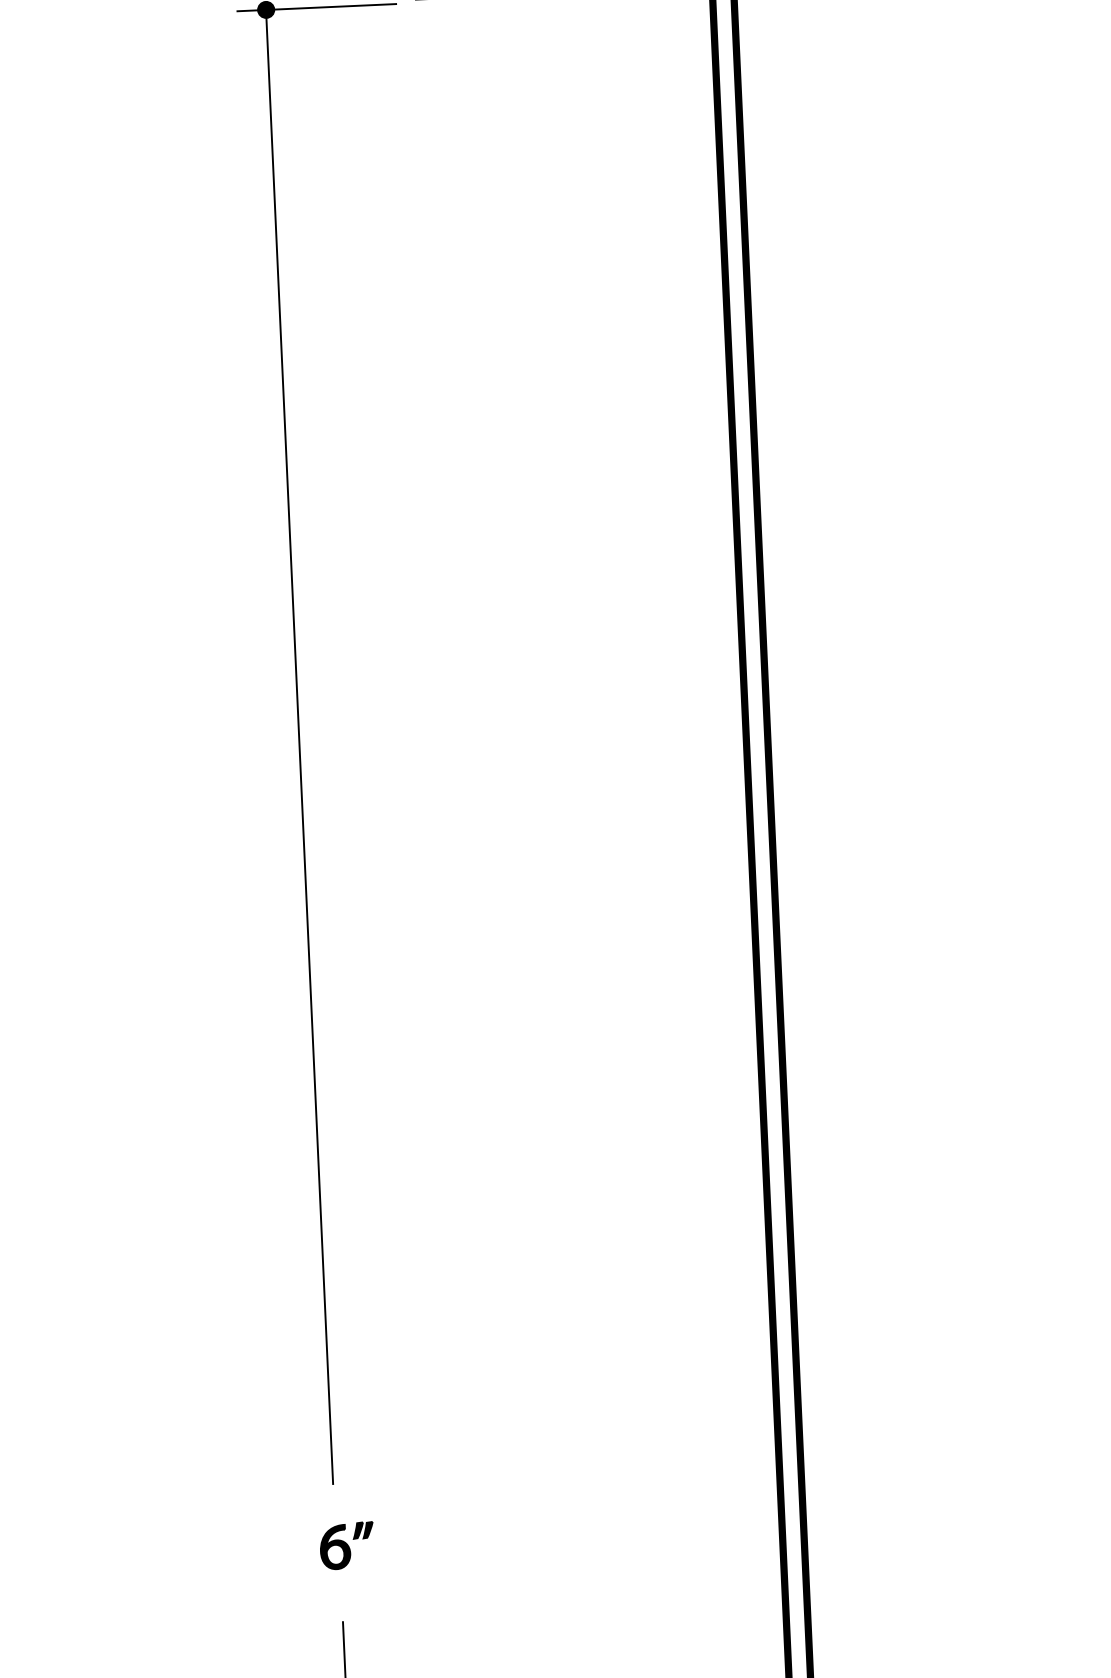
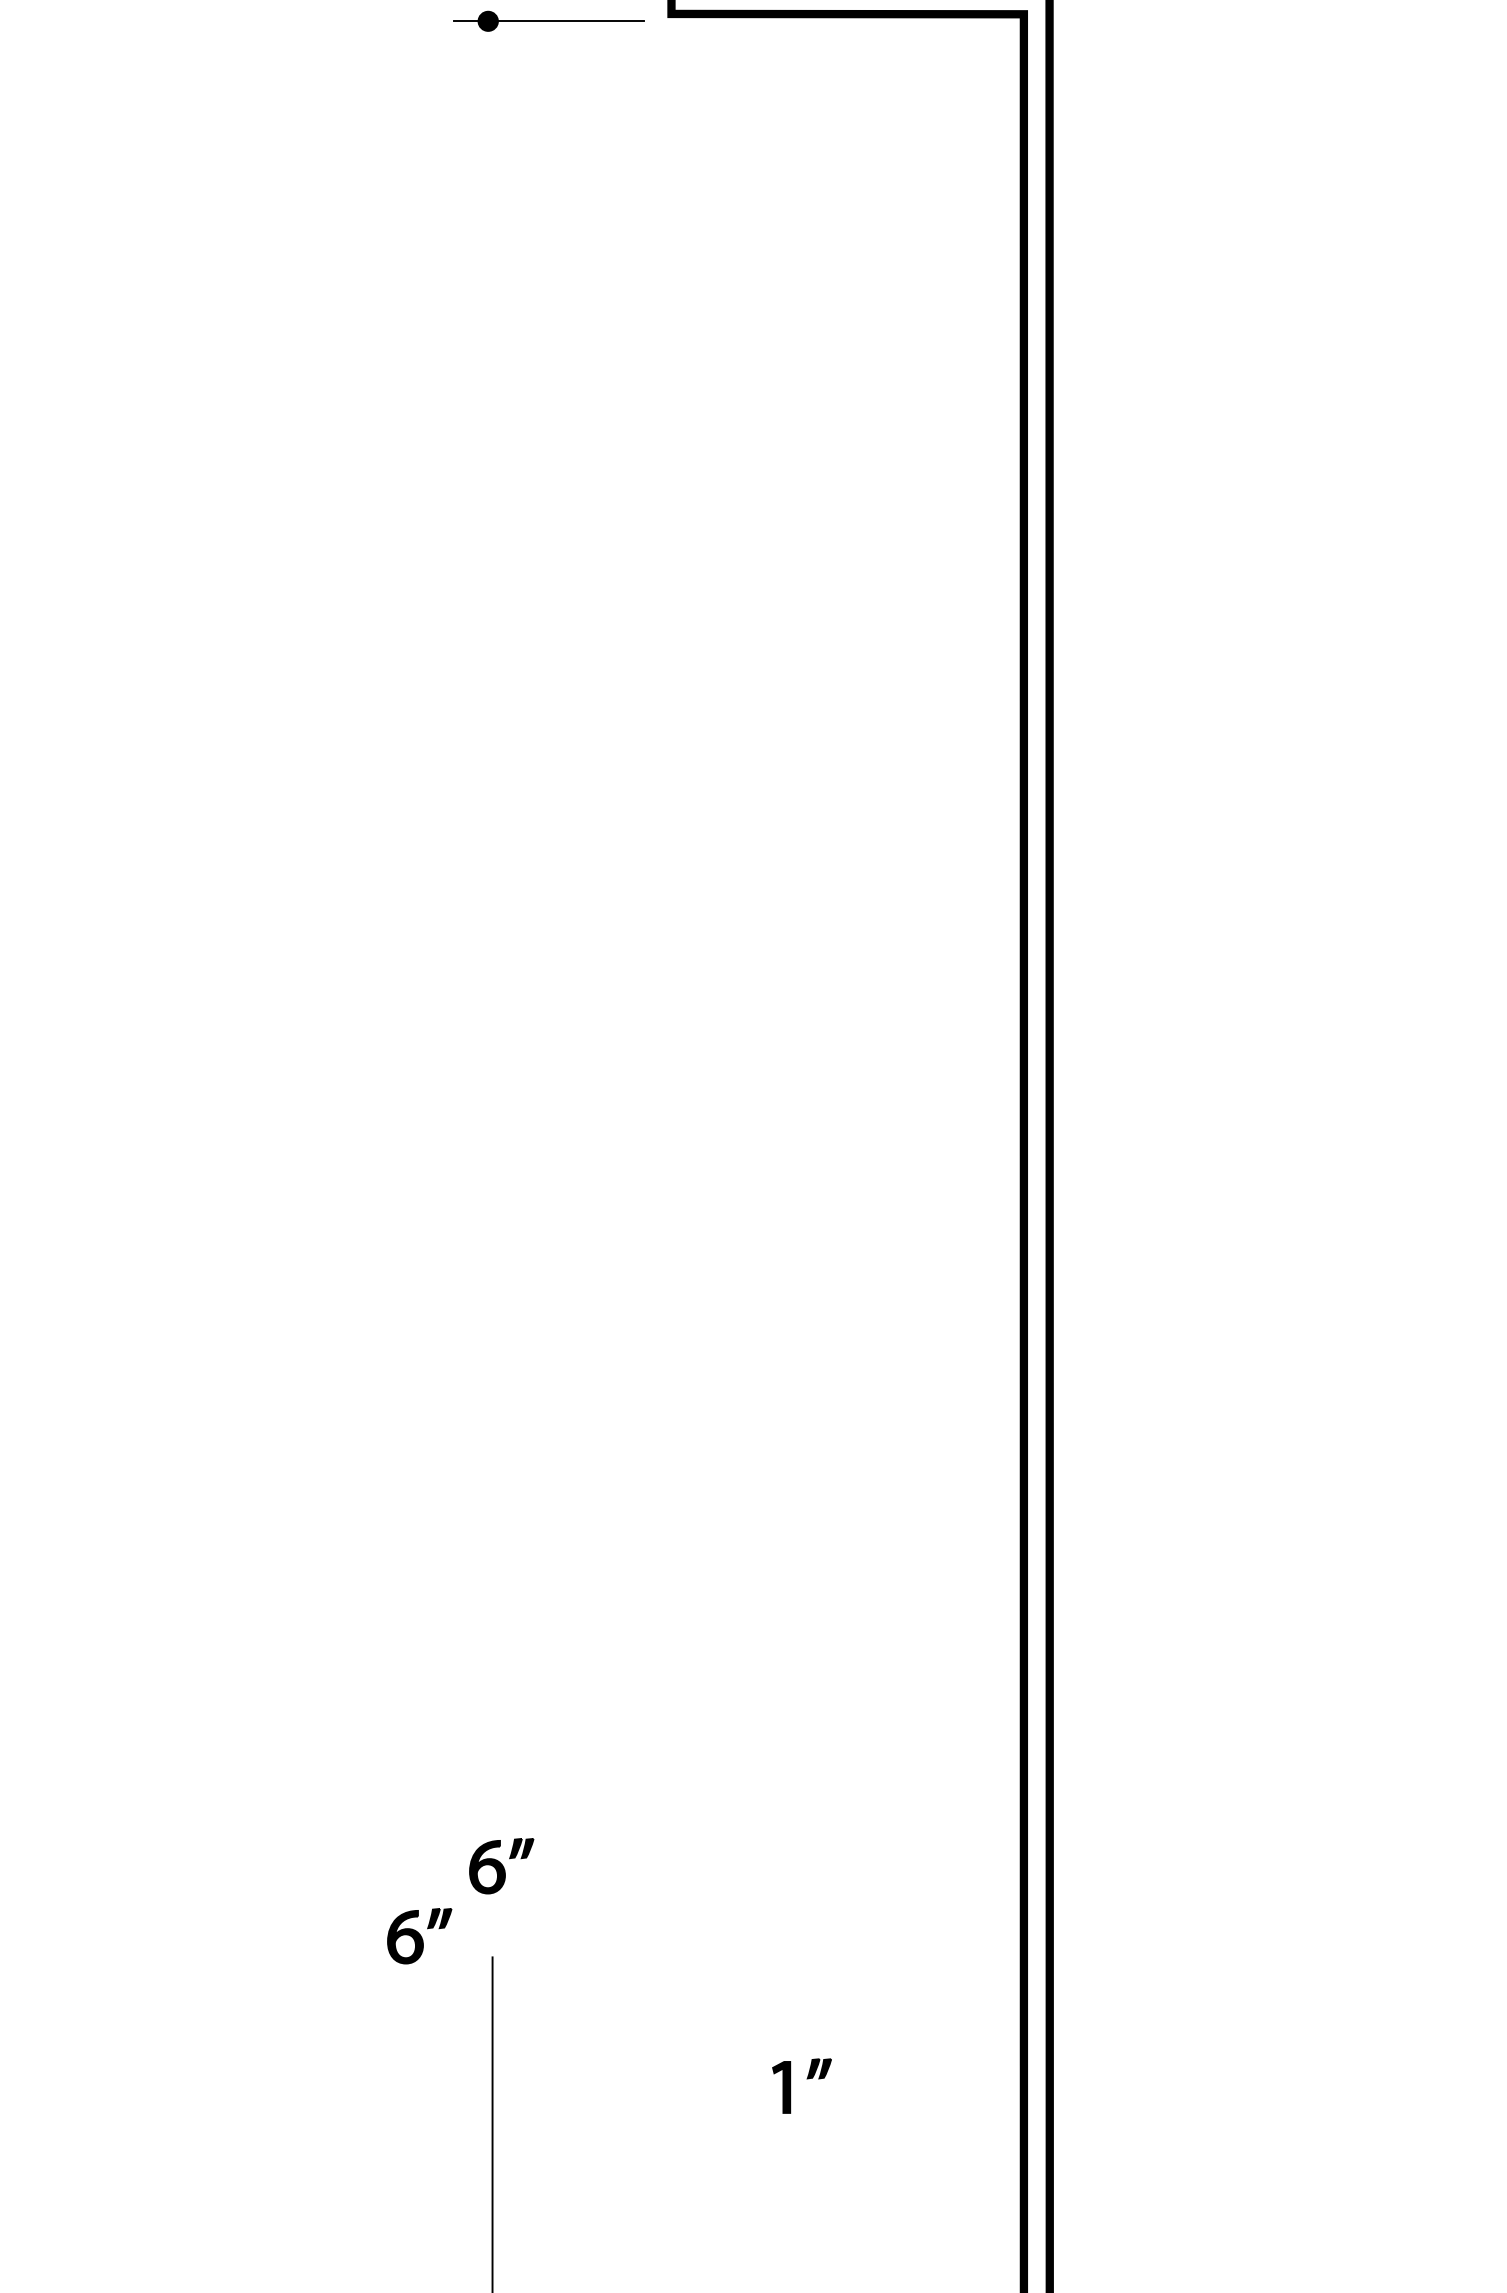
line: (299, 749) -> (488, 909), removed
part: (281, 1607) -> (419, 1936), added

